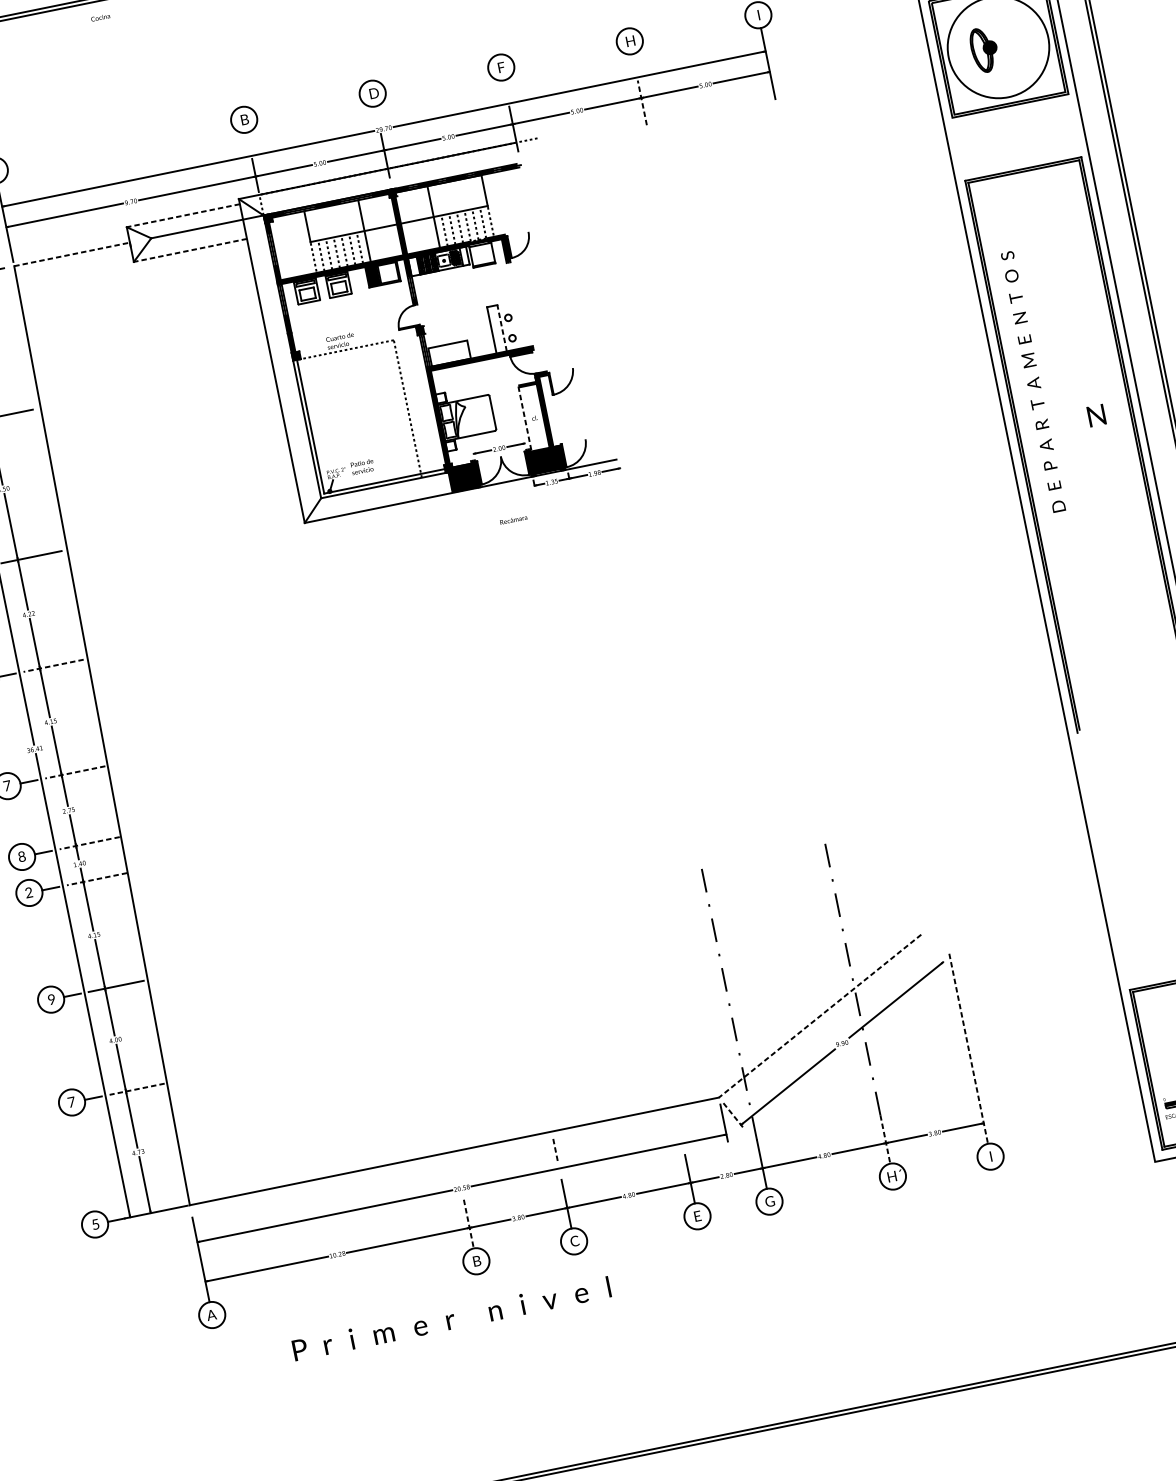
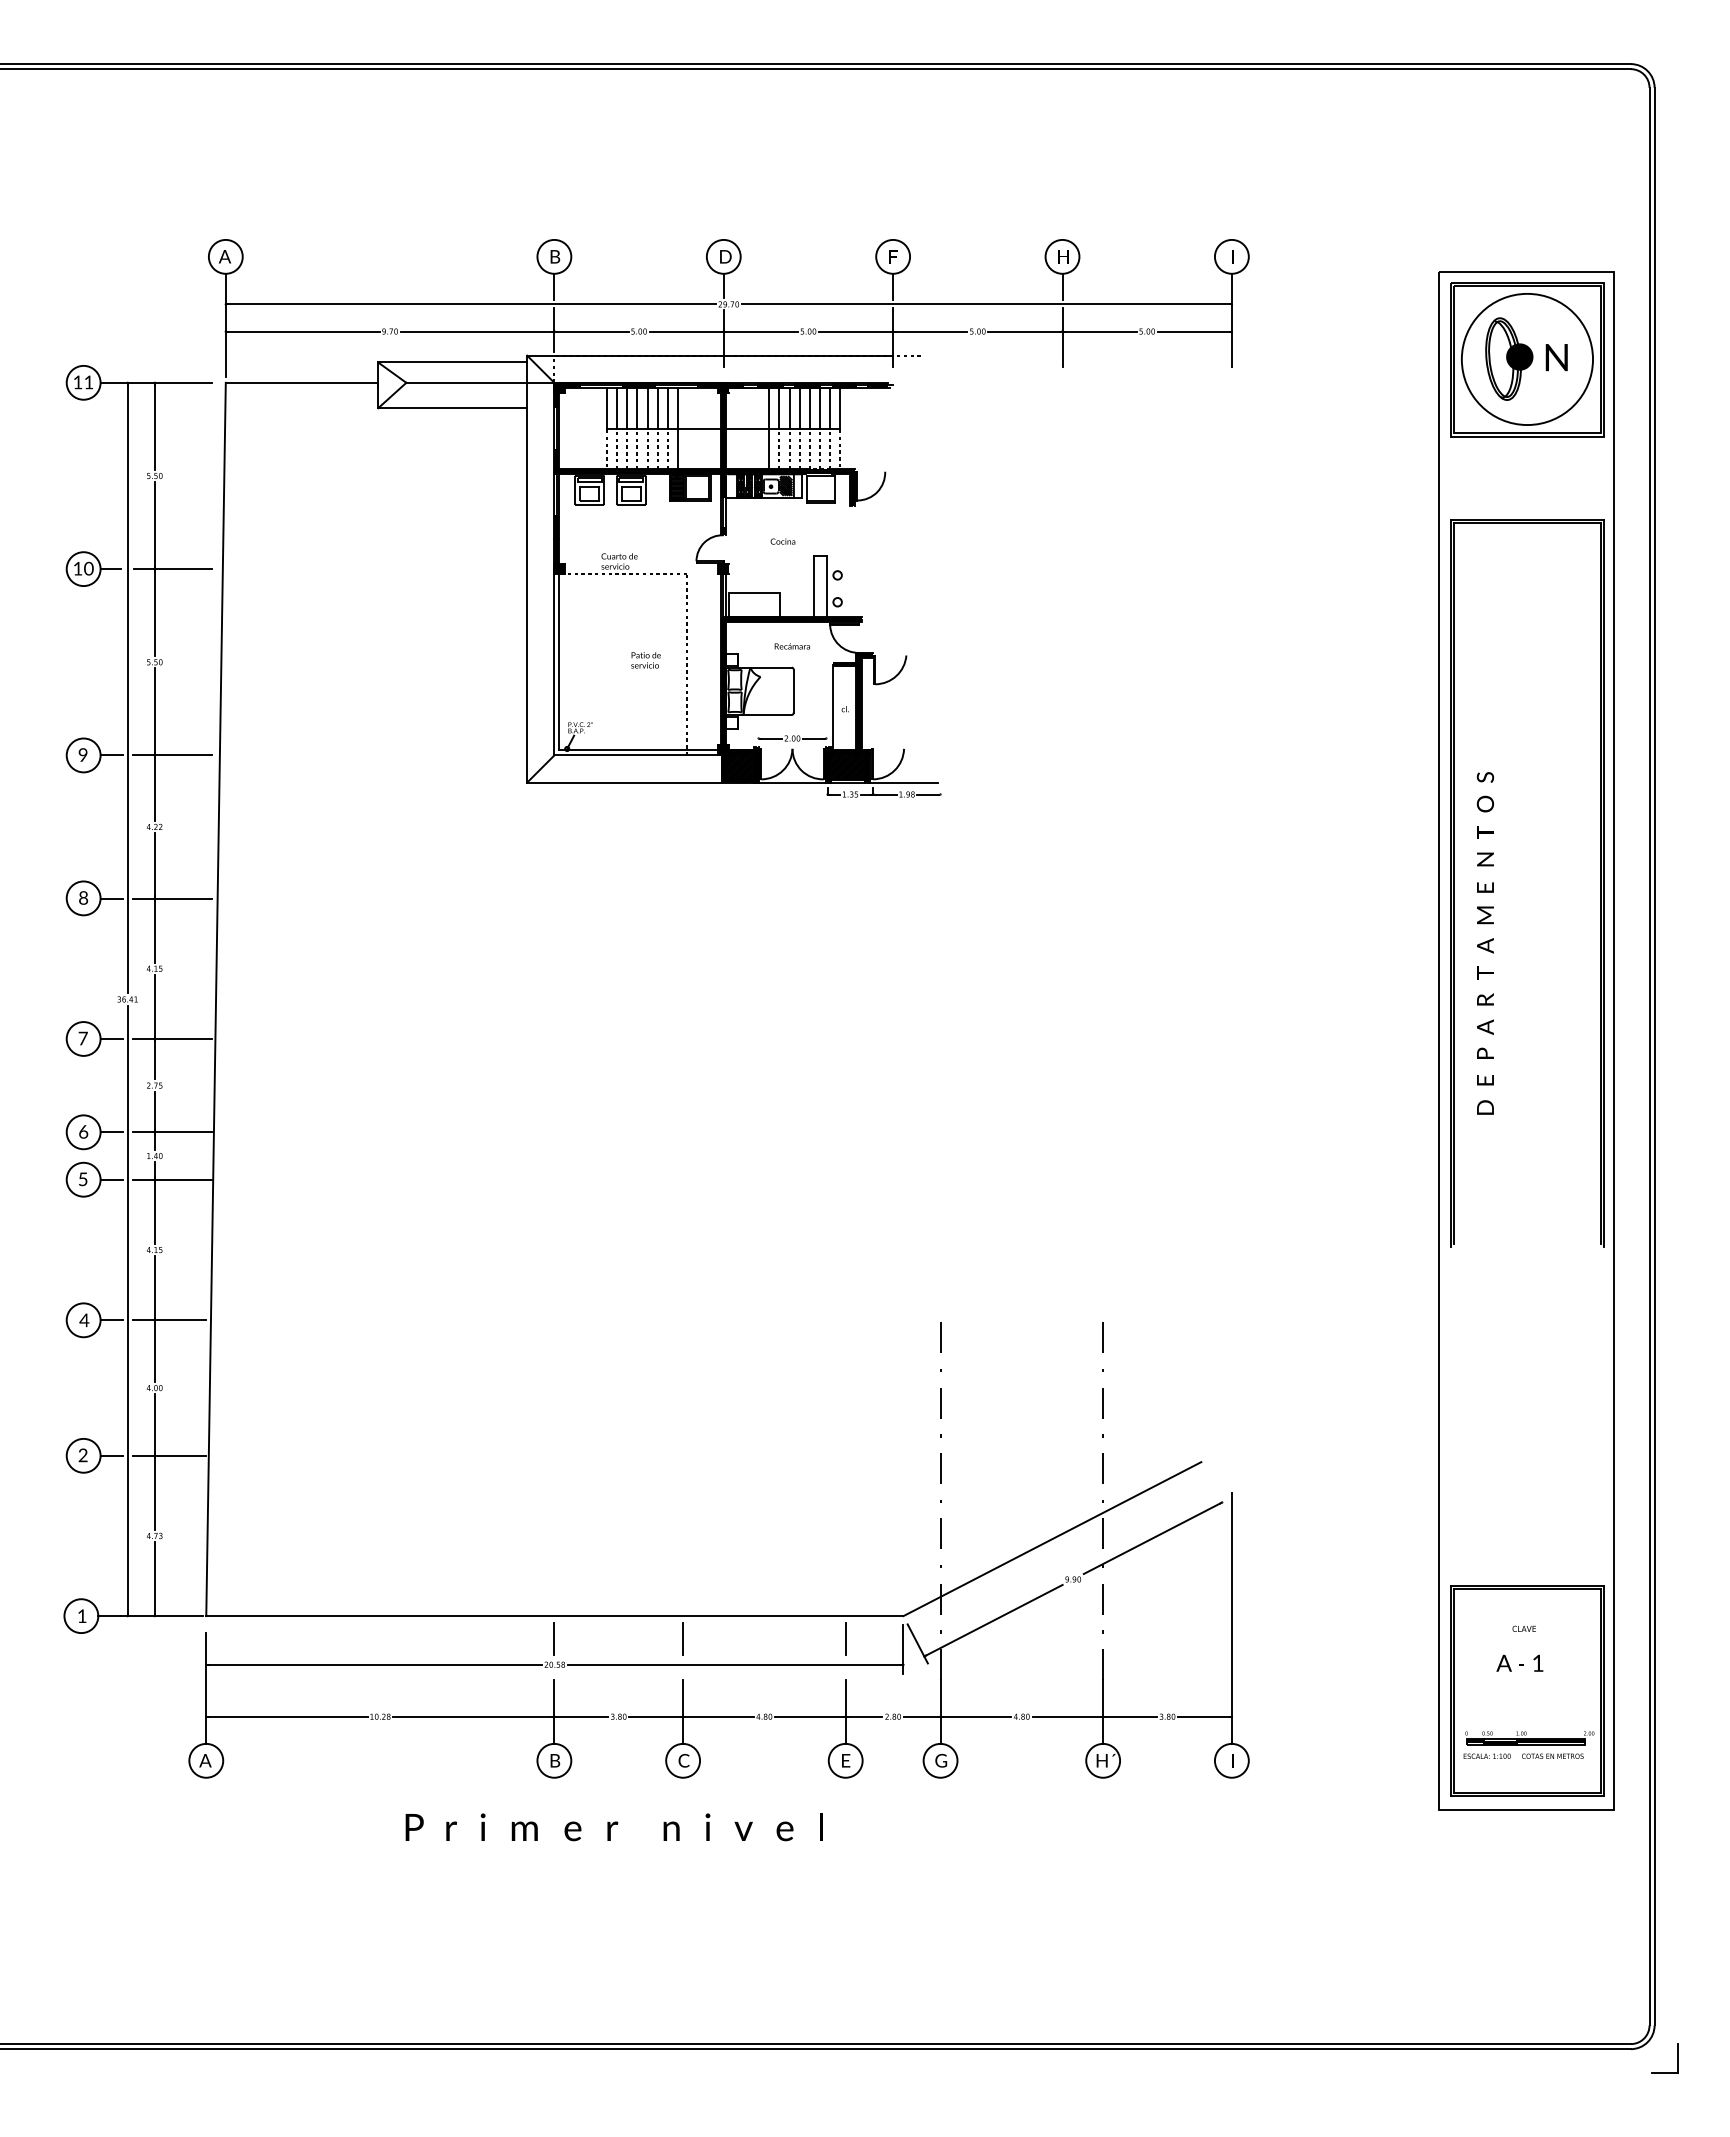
text: (100, 17) -> (782, 541), moved
part: (984, 49) -> (1509, 358), size x1.43
line: (634, 63) -> (1062, 286), added
line: (506, 89) -> (893, 286), added
line: (642, 102) -> (1062, 337), dashed -> solid
line: (376, 115) -> (723, 285), added
line: (248, 142) -> (554, 286), added
line: (477, 191) -> (830, 407), added
line: (469, 193) -> (820, 407), added
line: (461, 194) -> (809, 407), added
line: (453, 196) -> (799, 407), added
line: (445, 197) -> (789, 407), added
line: (438, 199) -> (779, 407), added
line: (183, 215) -> (452, 362), dashed -> solid
line: (353, 216) -> (667, 407), added
line: (345, 218) -> (657, 407), added
line: (338, 219) -> (647, 407), added
line: (330, 221) -> (637, 407), added
line: (322, 222) -> (627, 407), added
line: (315, 224) -> (617, 407), added
line: (190, 250) -> (452, 408), dashed -> solid
line: (72, 254) -> (302, 382), dashed -> solid
line: (502, 327) -> (827, 586), dashed -> solid
text: (1033, 381) -> (1485, 943), moved
text: (1096, 415) -> (1556, 357), moved
line: (524, 418) -> (832, 707), dashed -> solid
text: (362, 467) -> (645, 660), moved
text: (513, 520) -> (791, 646), moved
line: (53, 665) -> (172, 898), dashed -> solid
line: (75, 772) -> (172, 1038), dashed -> solid
line: (89, 843) -> (172, 1132), dashed -> solid
text: (21, 856) -> (83, 1131), 8 -> 6
line: (96, 879) -> (172, 1179), dashed -> solid
text: (28, 892) -> (82, 1179), 2 -> 5
text: (51, 999) -> (84, 1320), 9 -> 4
line: (820, 1016) -> (1052, 1539), dashed -> solid
line: (968, 1049) -> (1231, 1619), dashed -> solid
line: (136, 1089) -> (168, 1455), dashed -> solid
text: (71, 1102) -> (82, 1455), 7 -> 2
line: (733, 1116) -> (917, 1643), dashed -> solid
line: (678, 1123) -> (845, 1638), added
line: (885, 1139) -> (1103, 1711), dashed -> solid
line: (555, 1149) -> (683, 1639), dashed -> solid
line: (457, 1168) -> (554, 1638), added
text: (95, 1224) -> (82, 1616), 5 -> 1
line: (469, 1224) -> (554, 1712), dashed -> solid
text: (451, 1319) -> (613, 1827), moved

